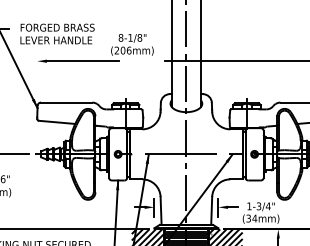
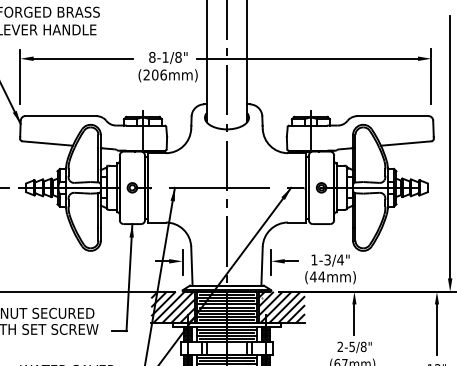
text: (131, 45) -> (167, 67), moved
line: (37, 74) -> (20, 76), added
text: (248, 218) -> (312, 276), (34mm) -> (44mm)

